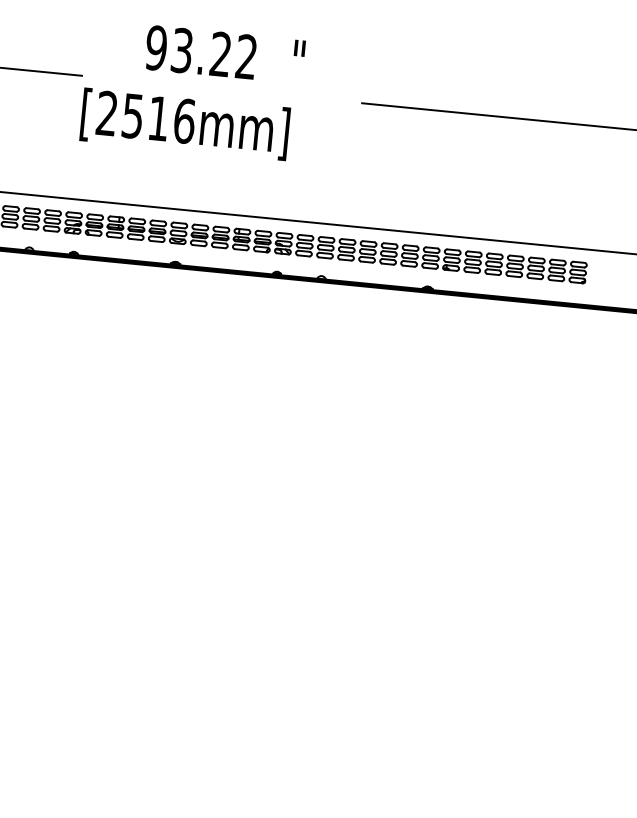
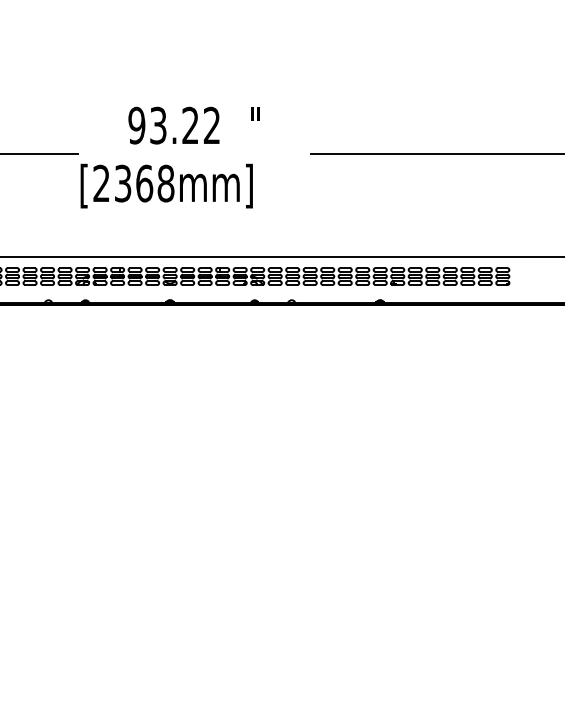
text: (158, 118) -> (144, 183), [2516mm] -> [2368mm]

